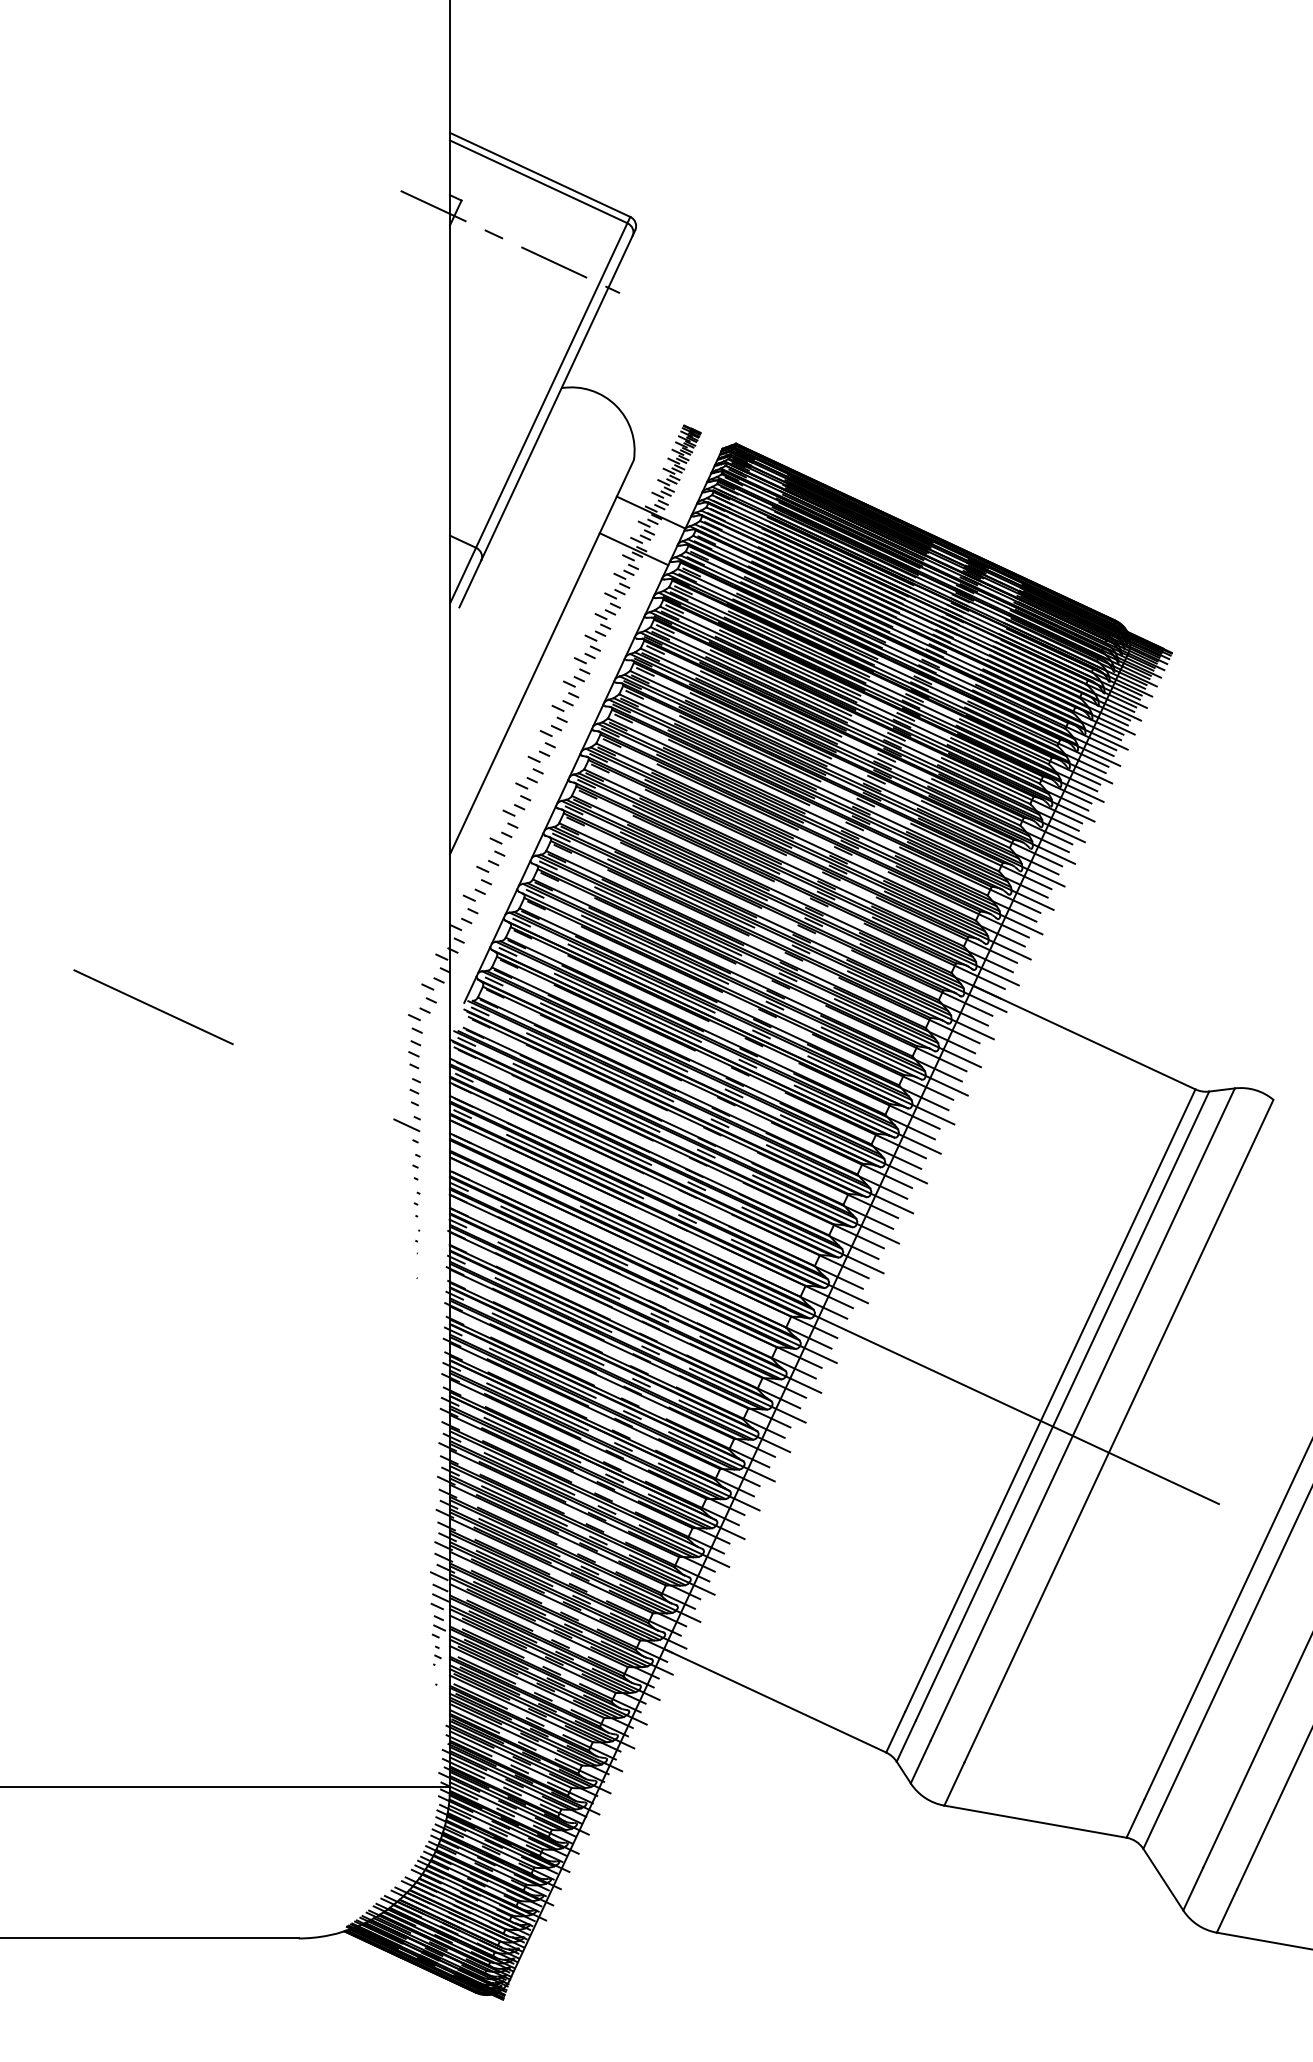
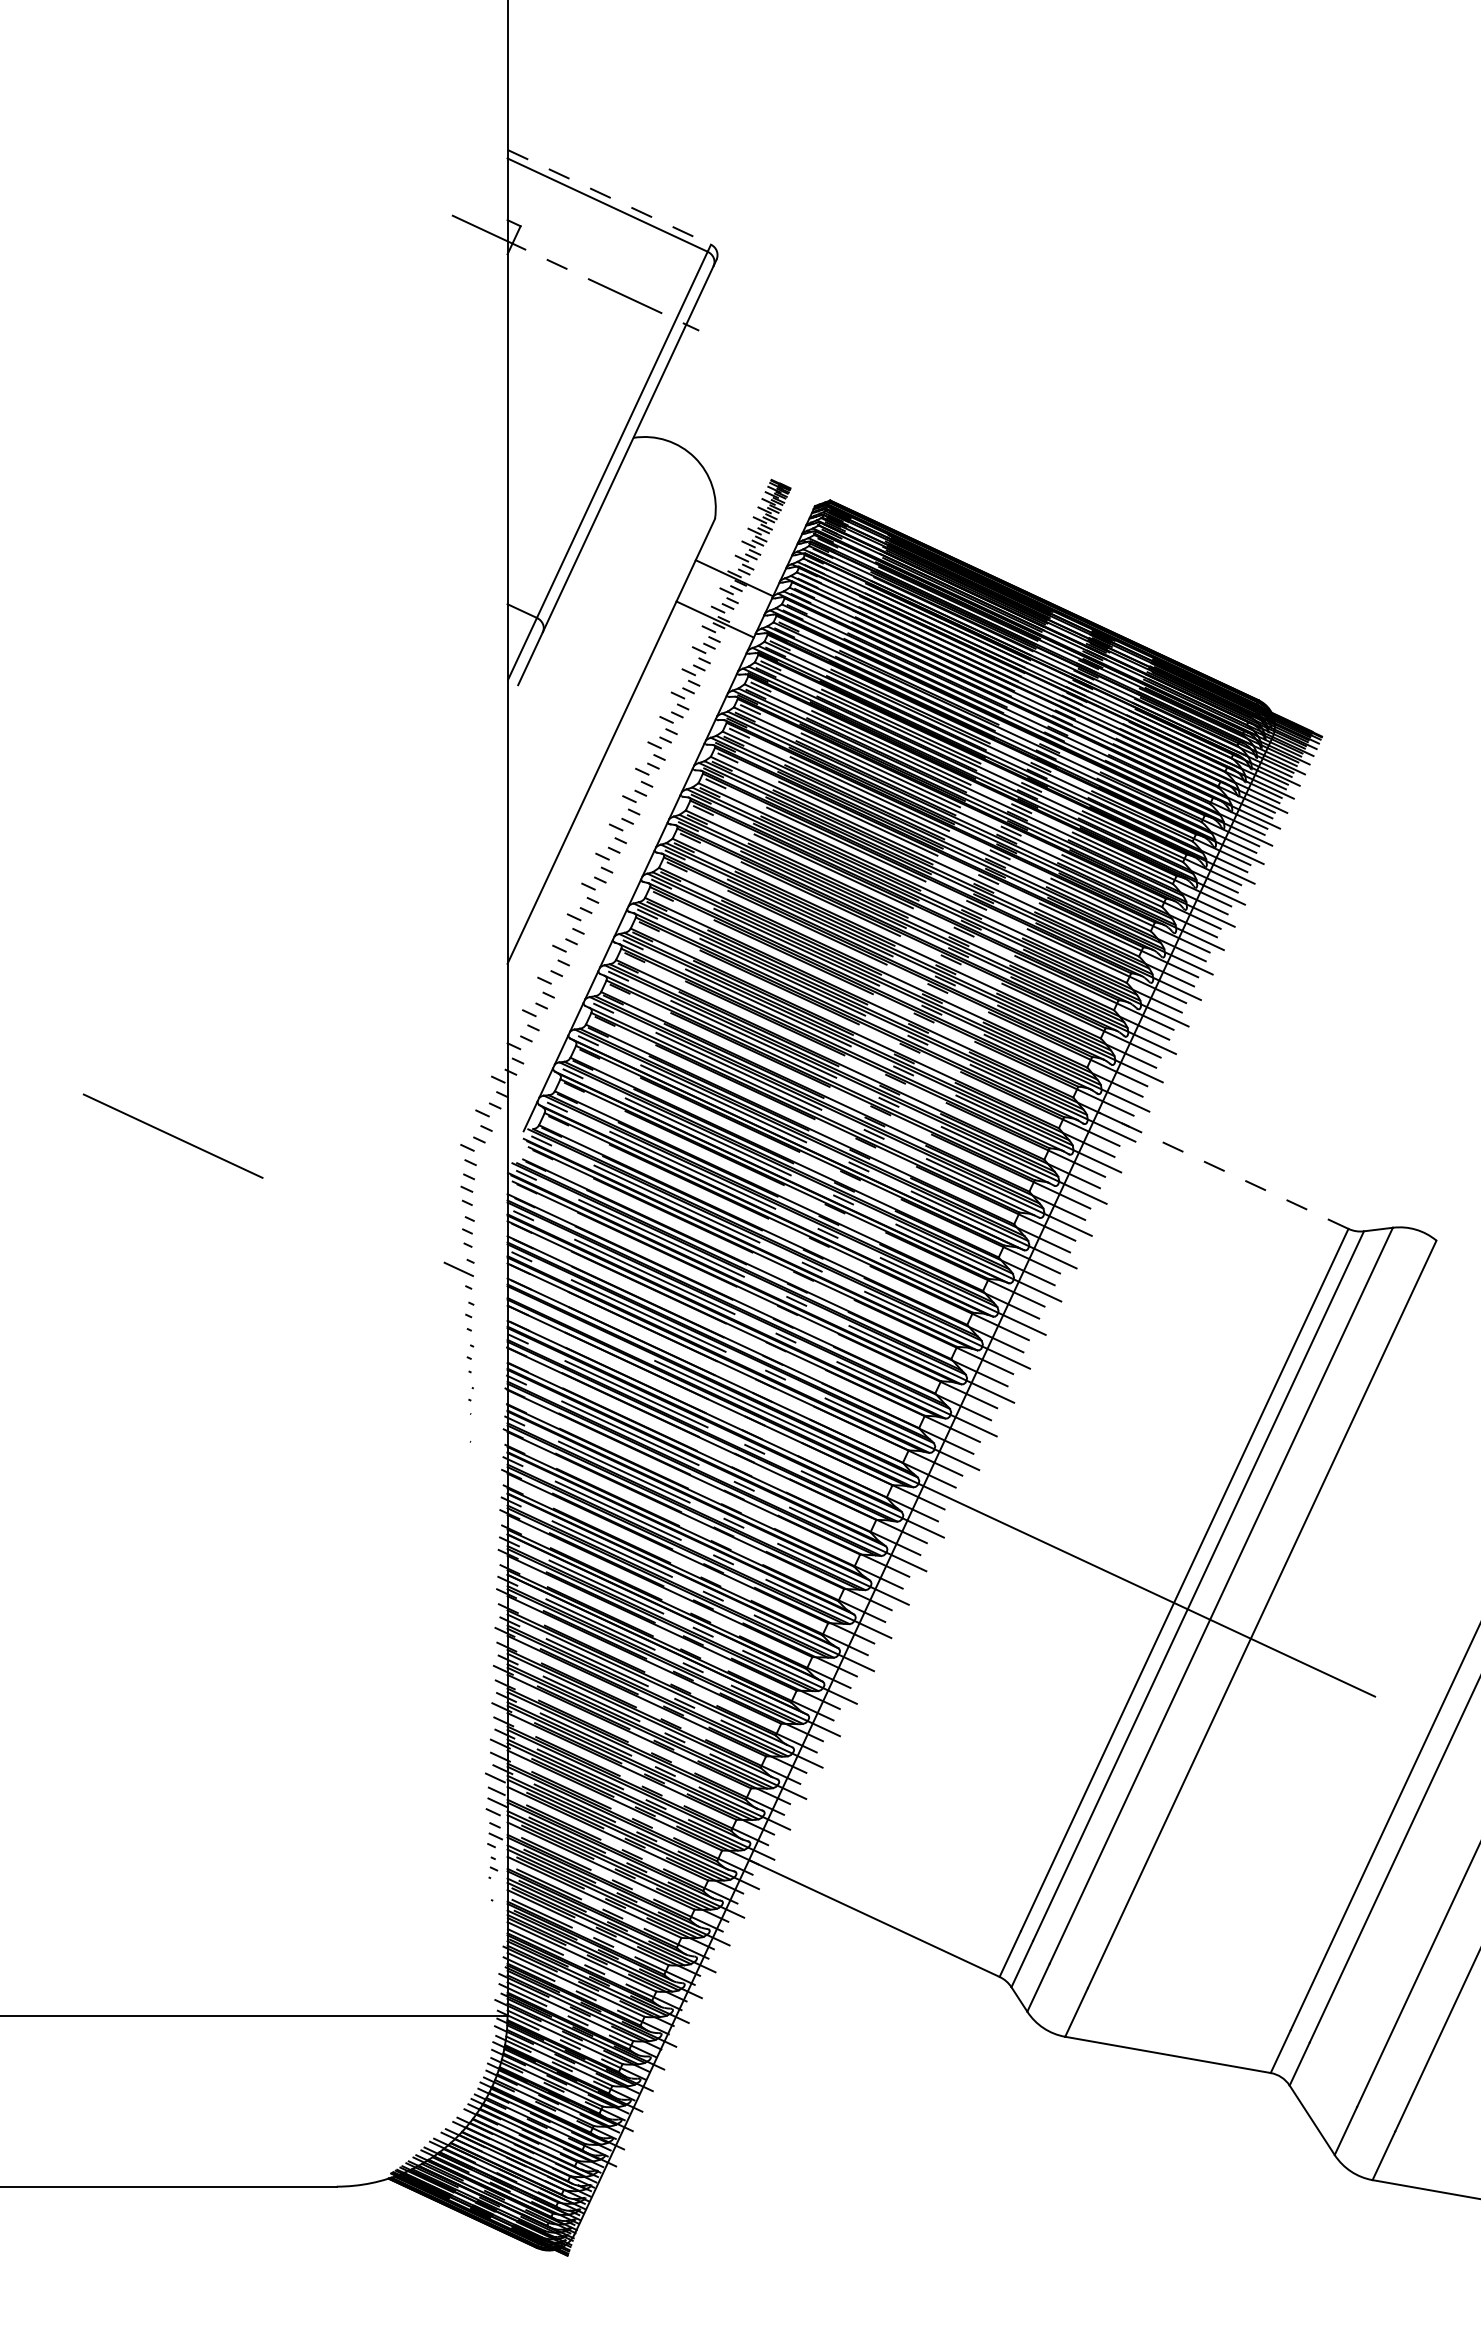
line: (540, 175) -> (609, 197), solid -> dashed
line: (1083, 1037) -> (1222, 1170), solid -> dashed

